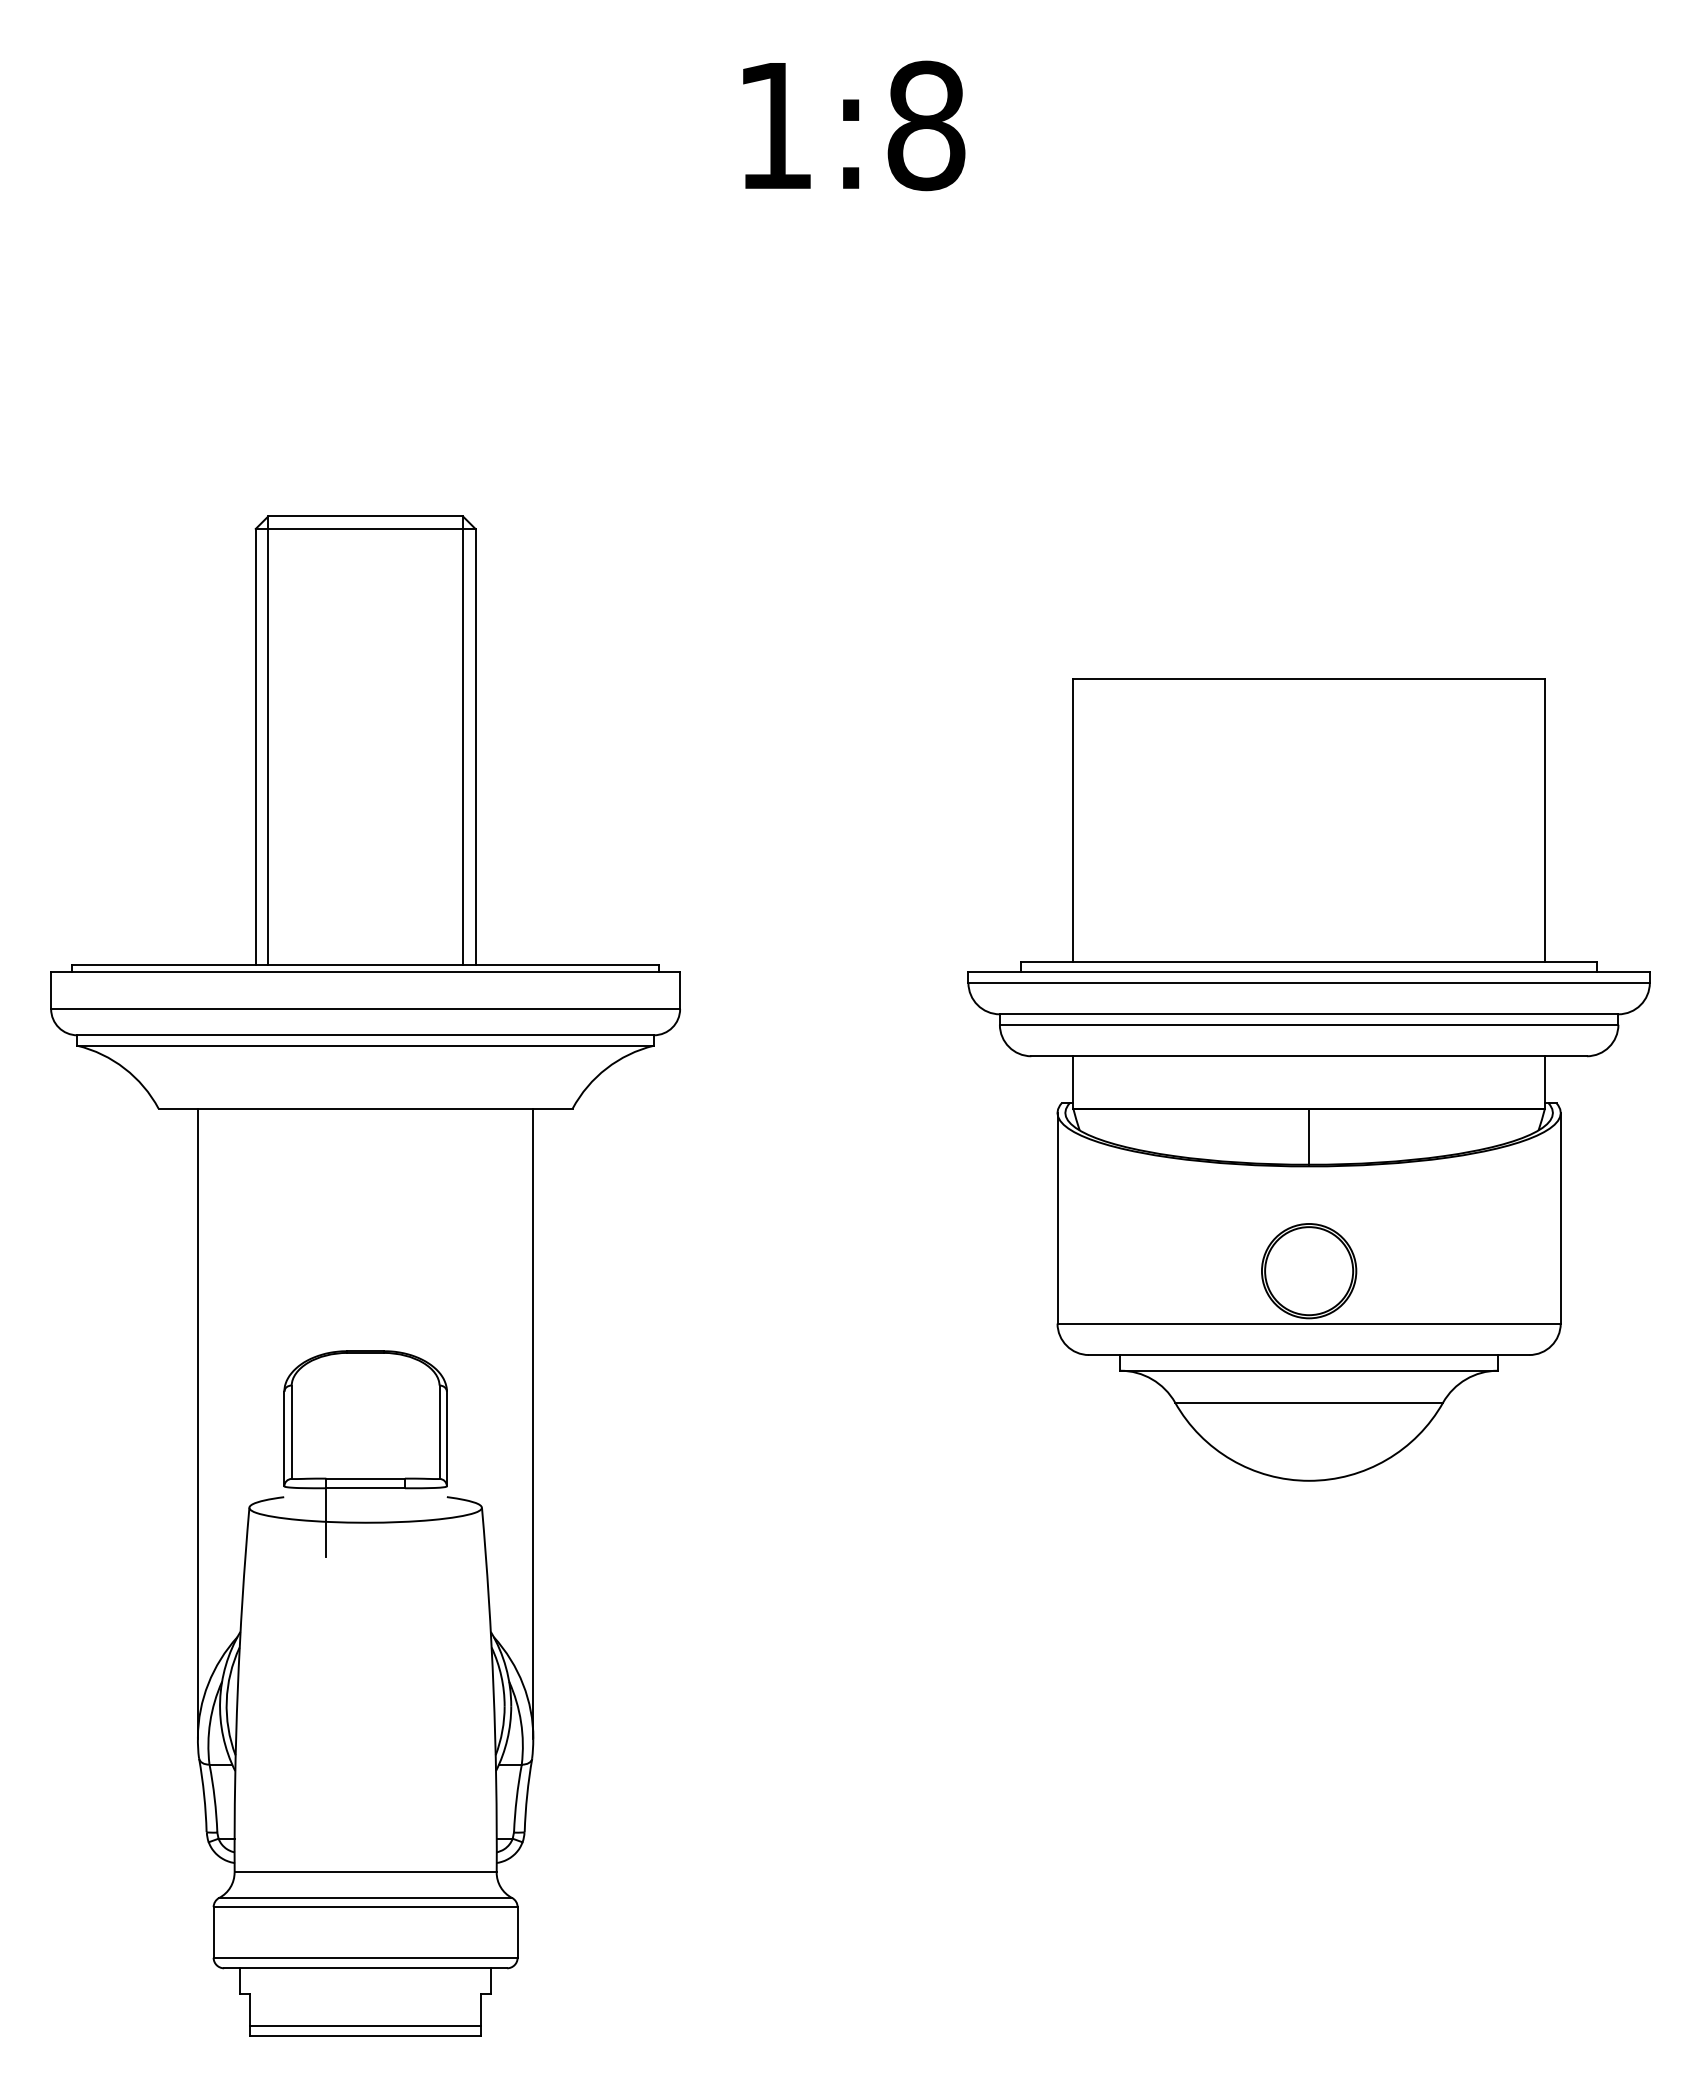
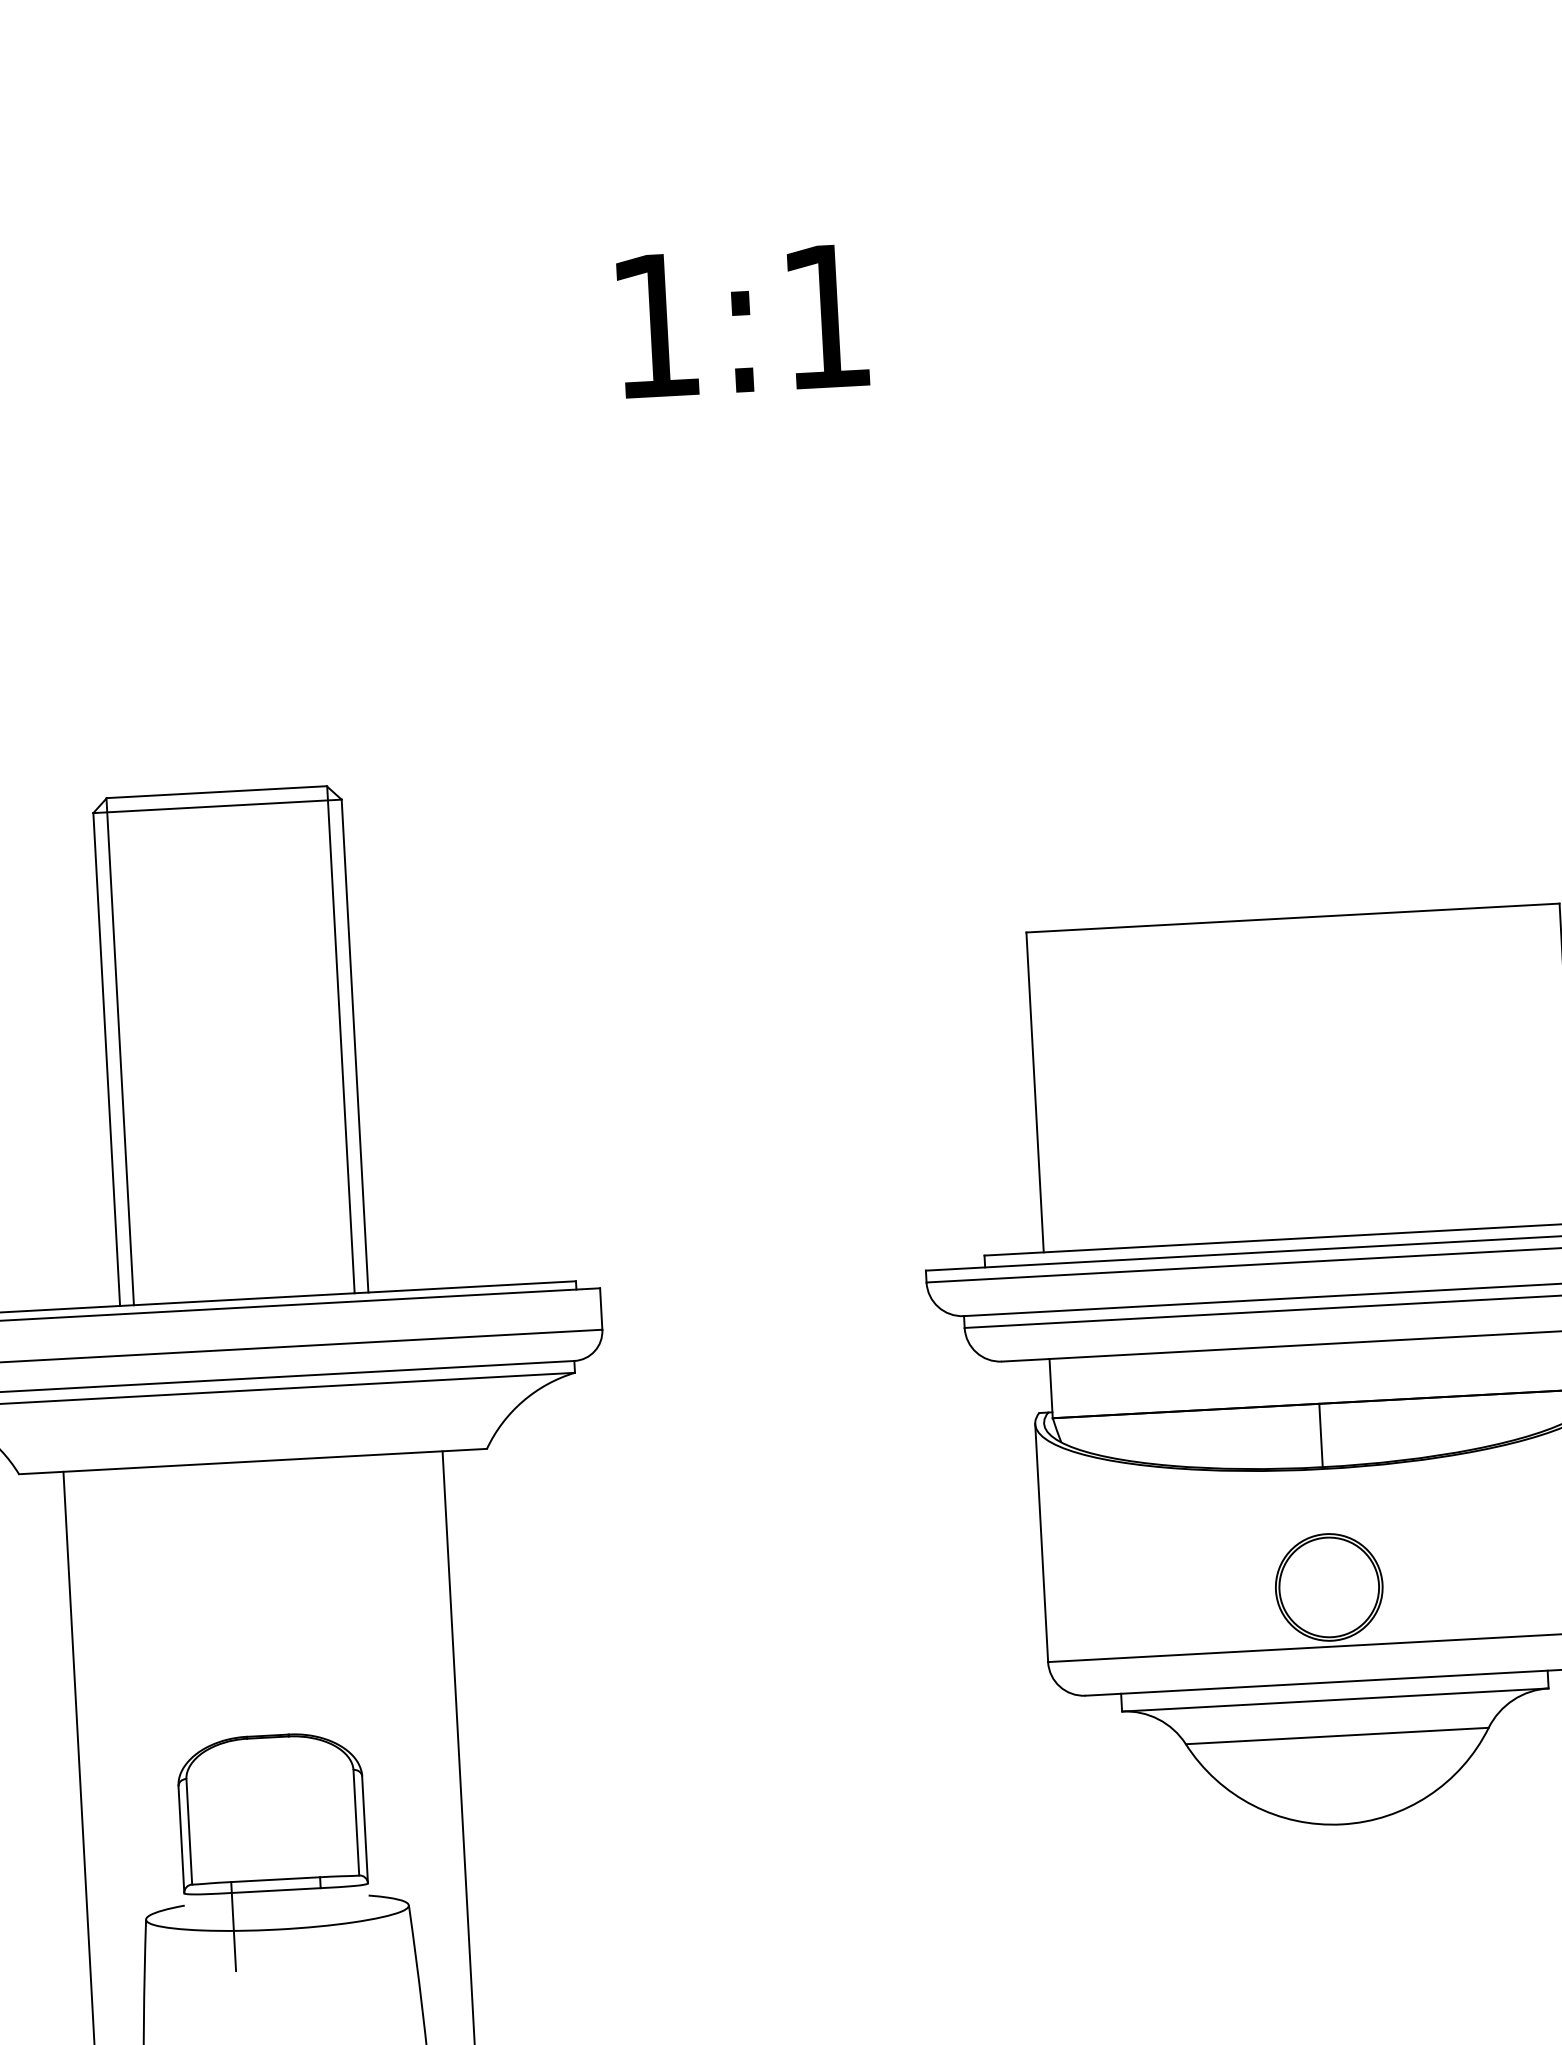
text: (926, 125) -> (826, 316), 1:8 -> 1:1

